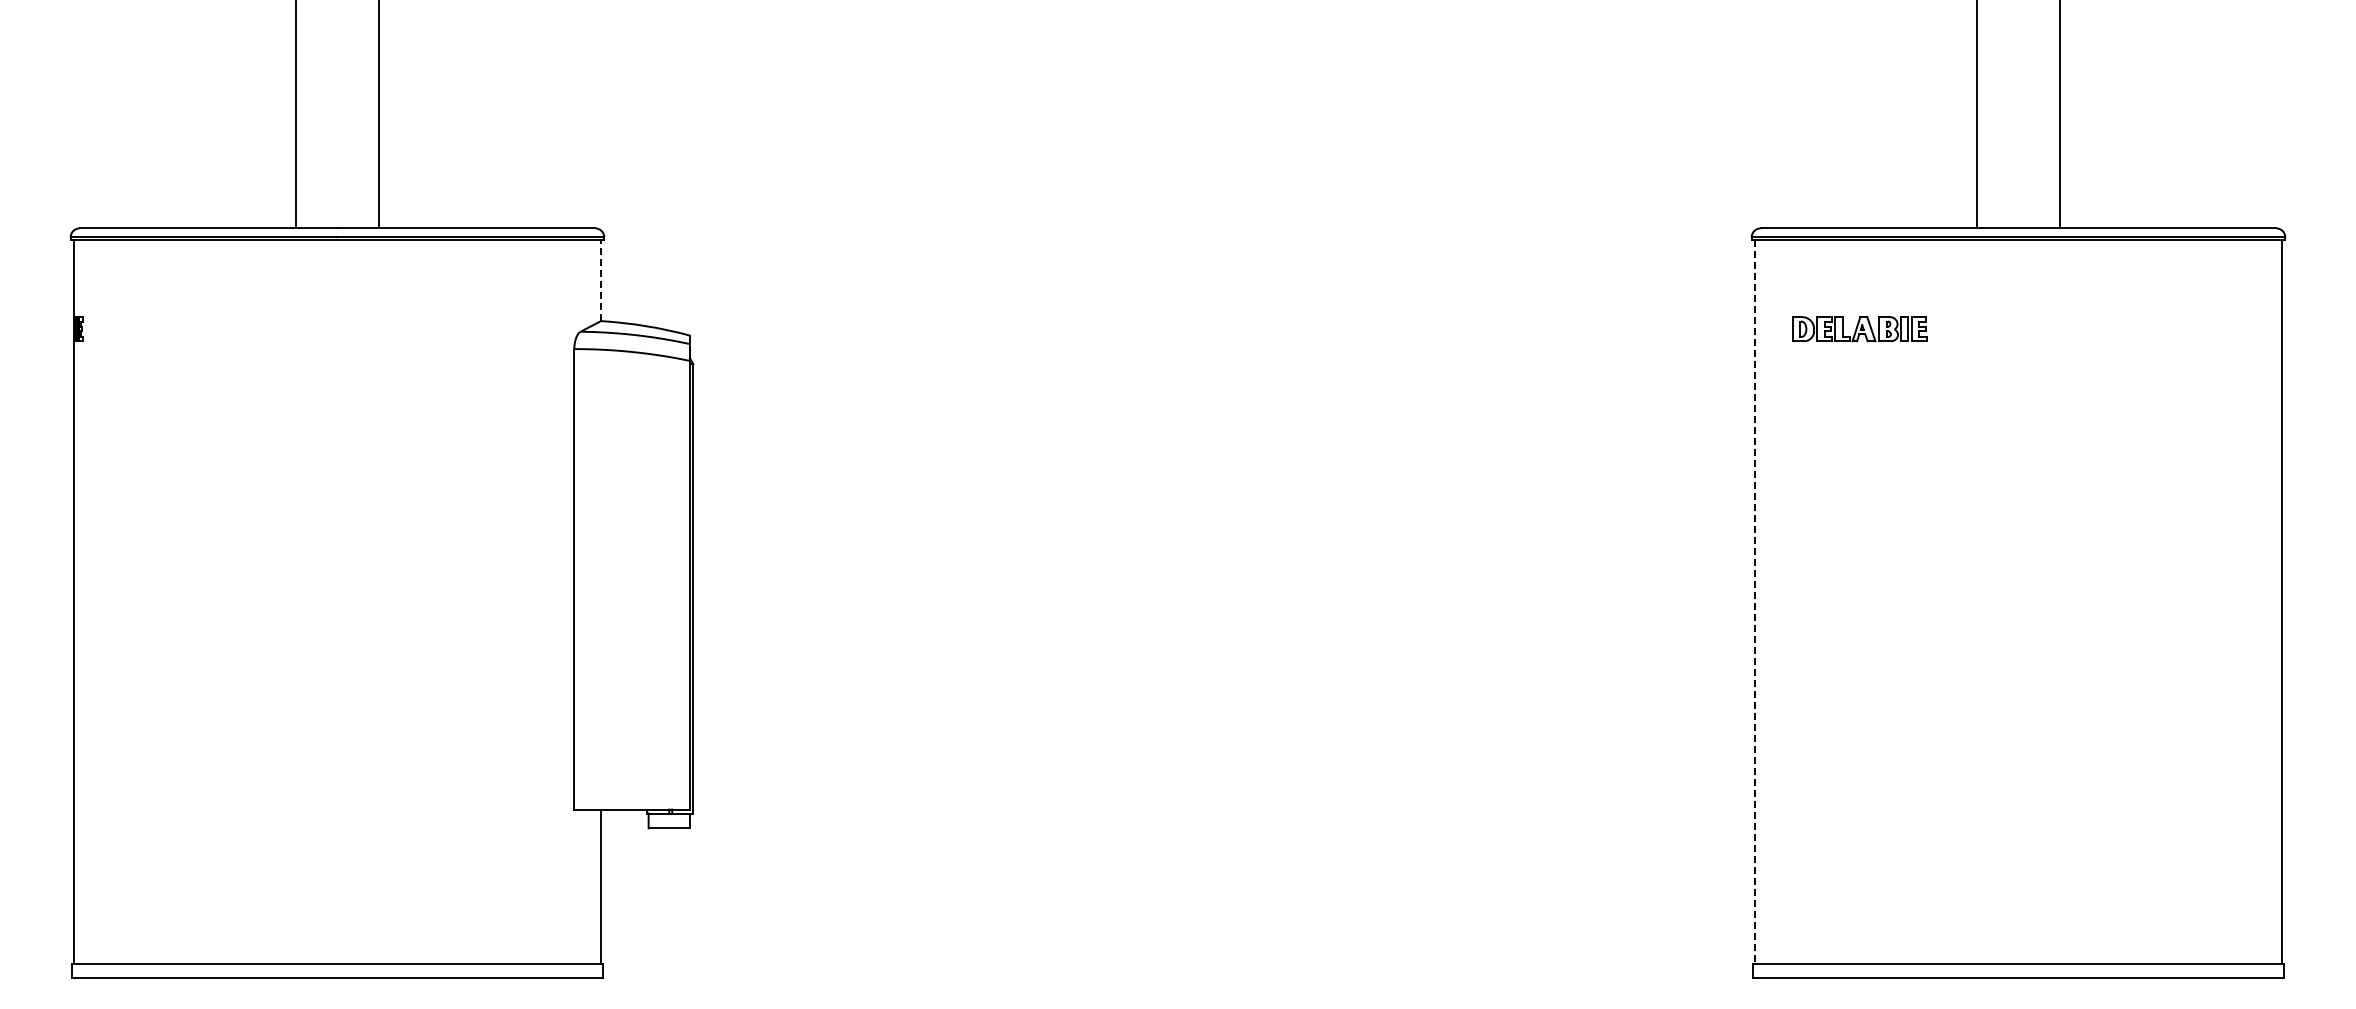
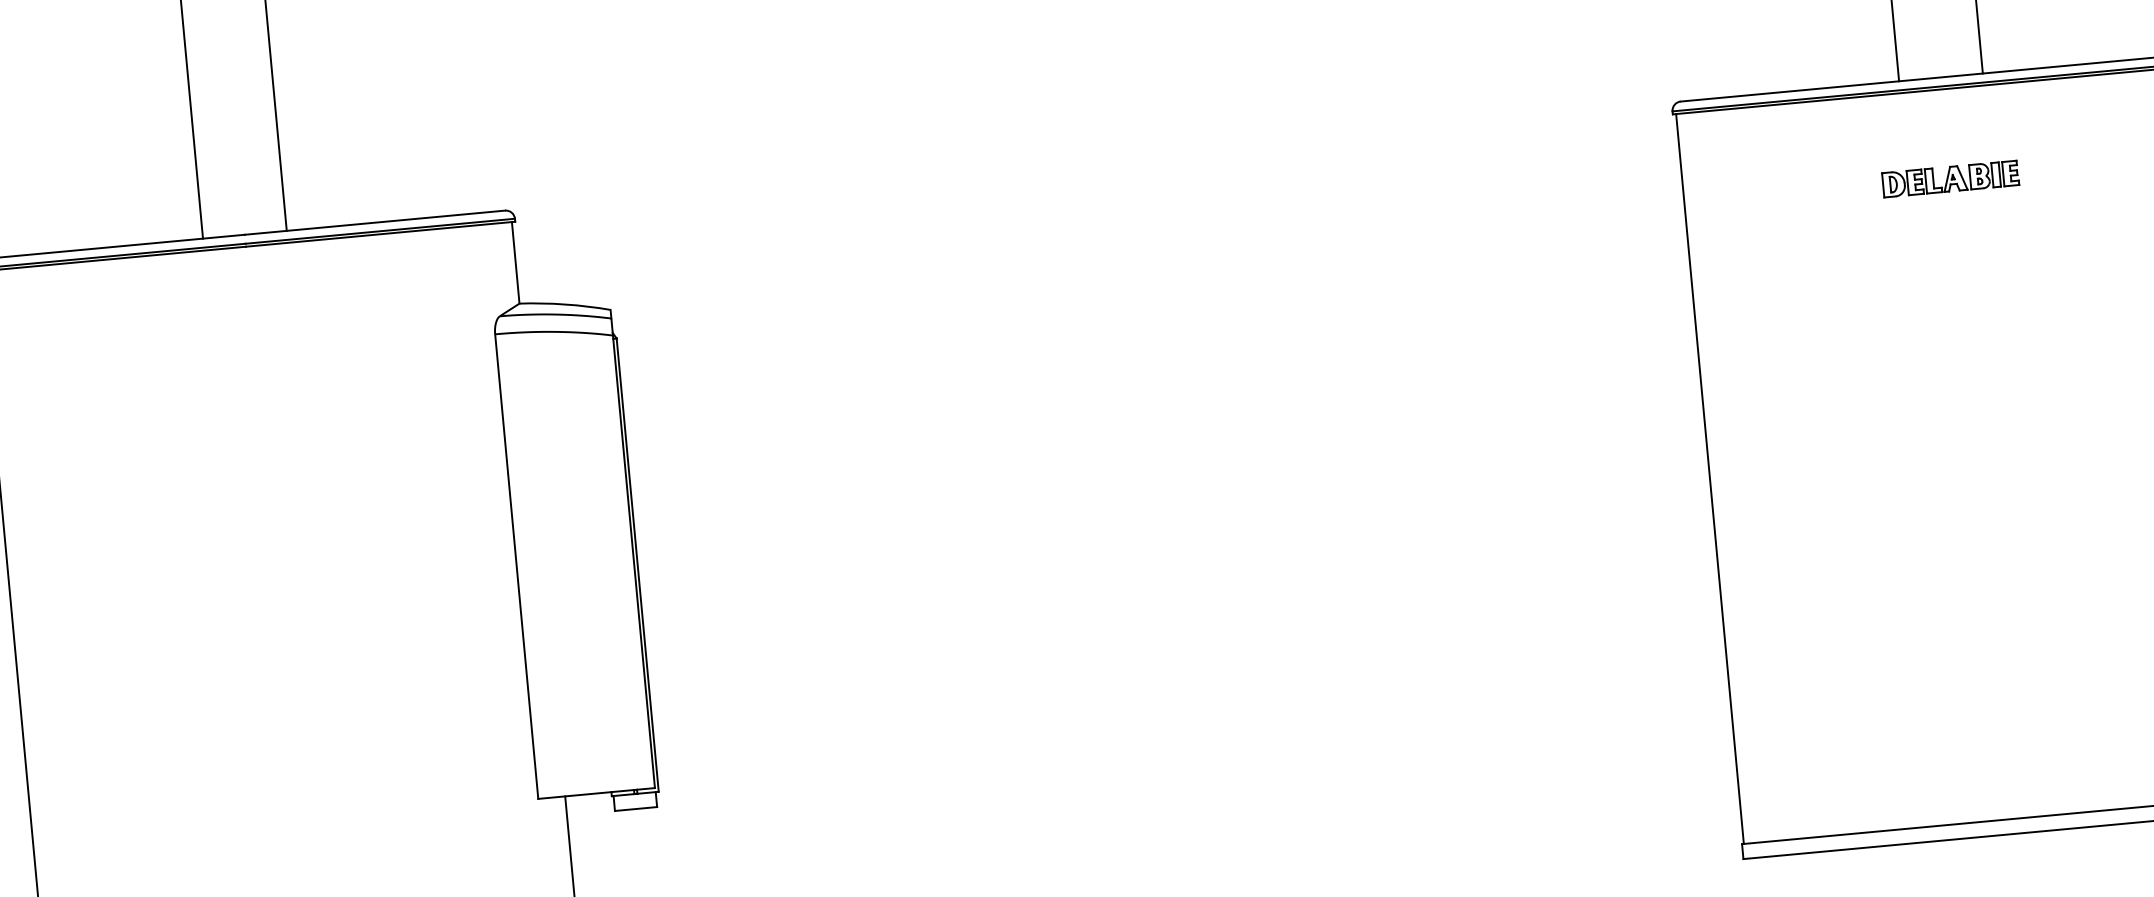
line: (601, 280) -> (516, 262), dashed -> solid
part: (1859, 329) -> (1950, 179), moved
line: (1754, 601) -> (1709, 478), dashed -> solid

